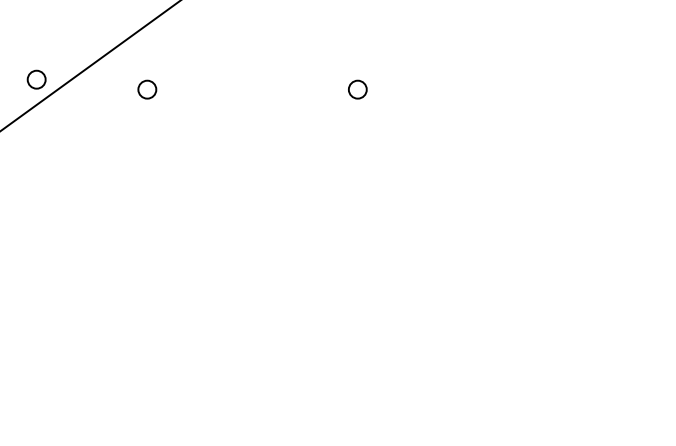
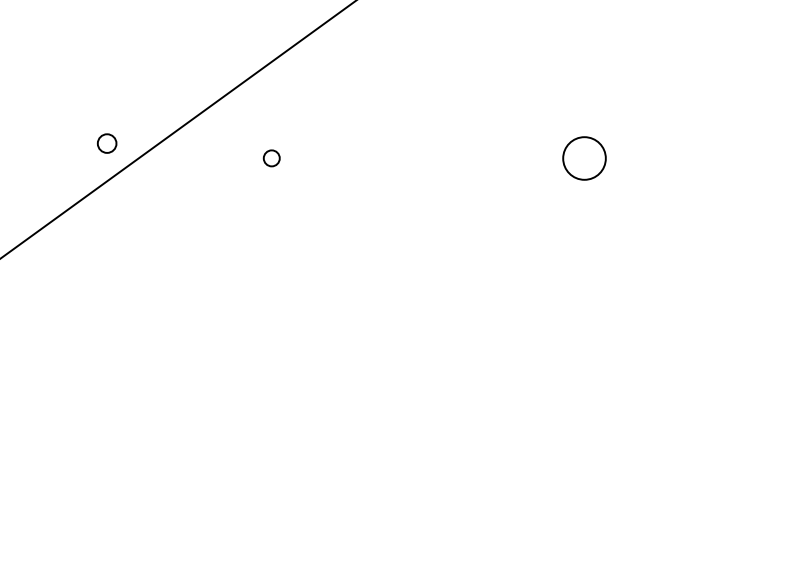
circle: (36, 79) -> (106, 143), size x0.7
circle: (147, 89) -> (271, 158), size x0.6
circle: (357, 89) -> (584, 158), size x1.6

